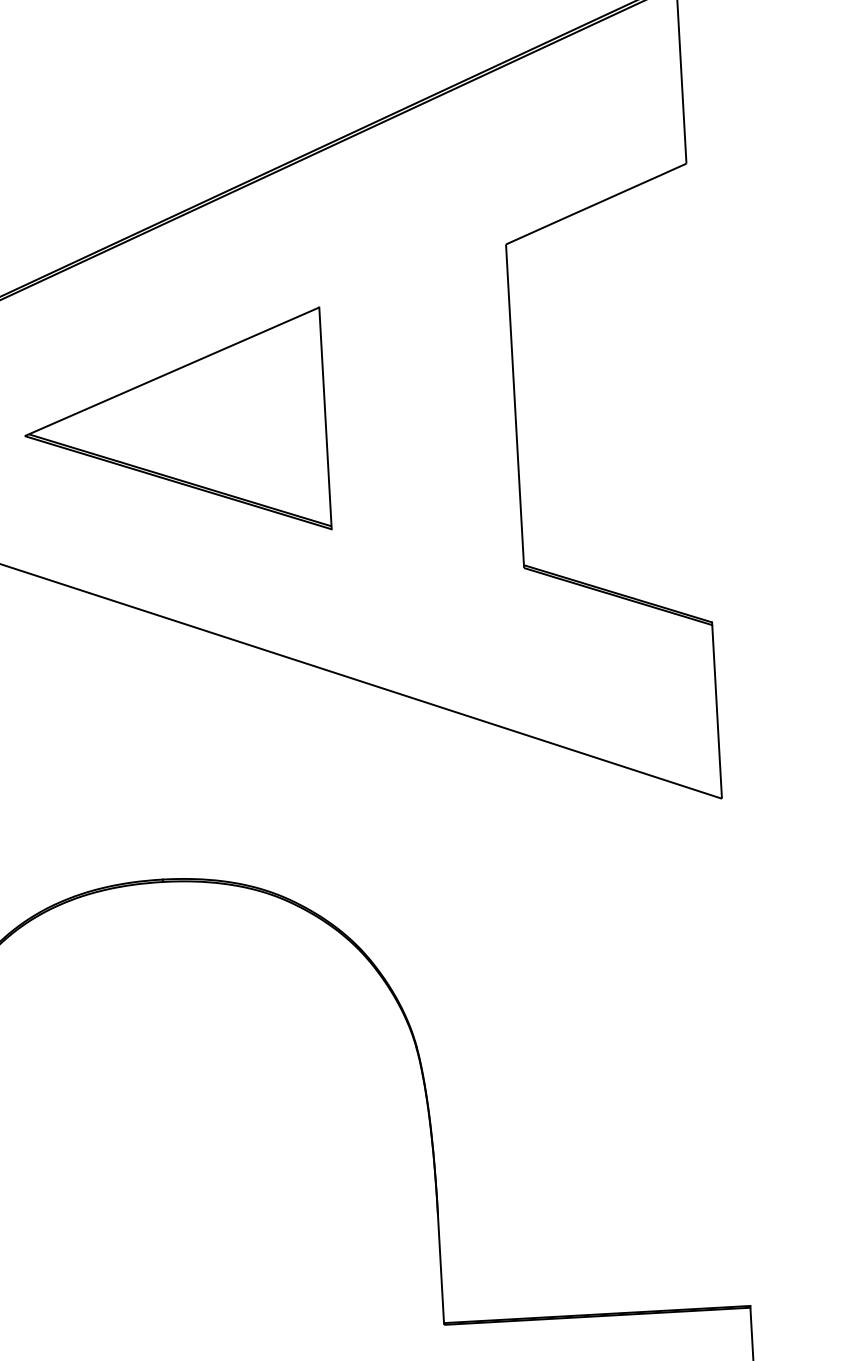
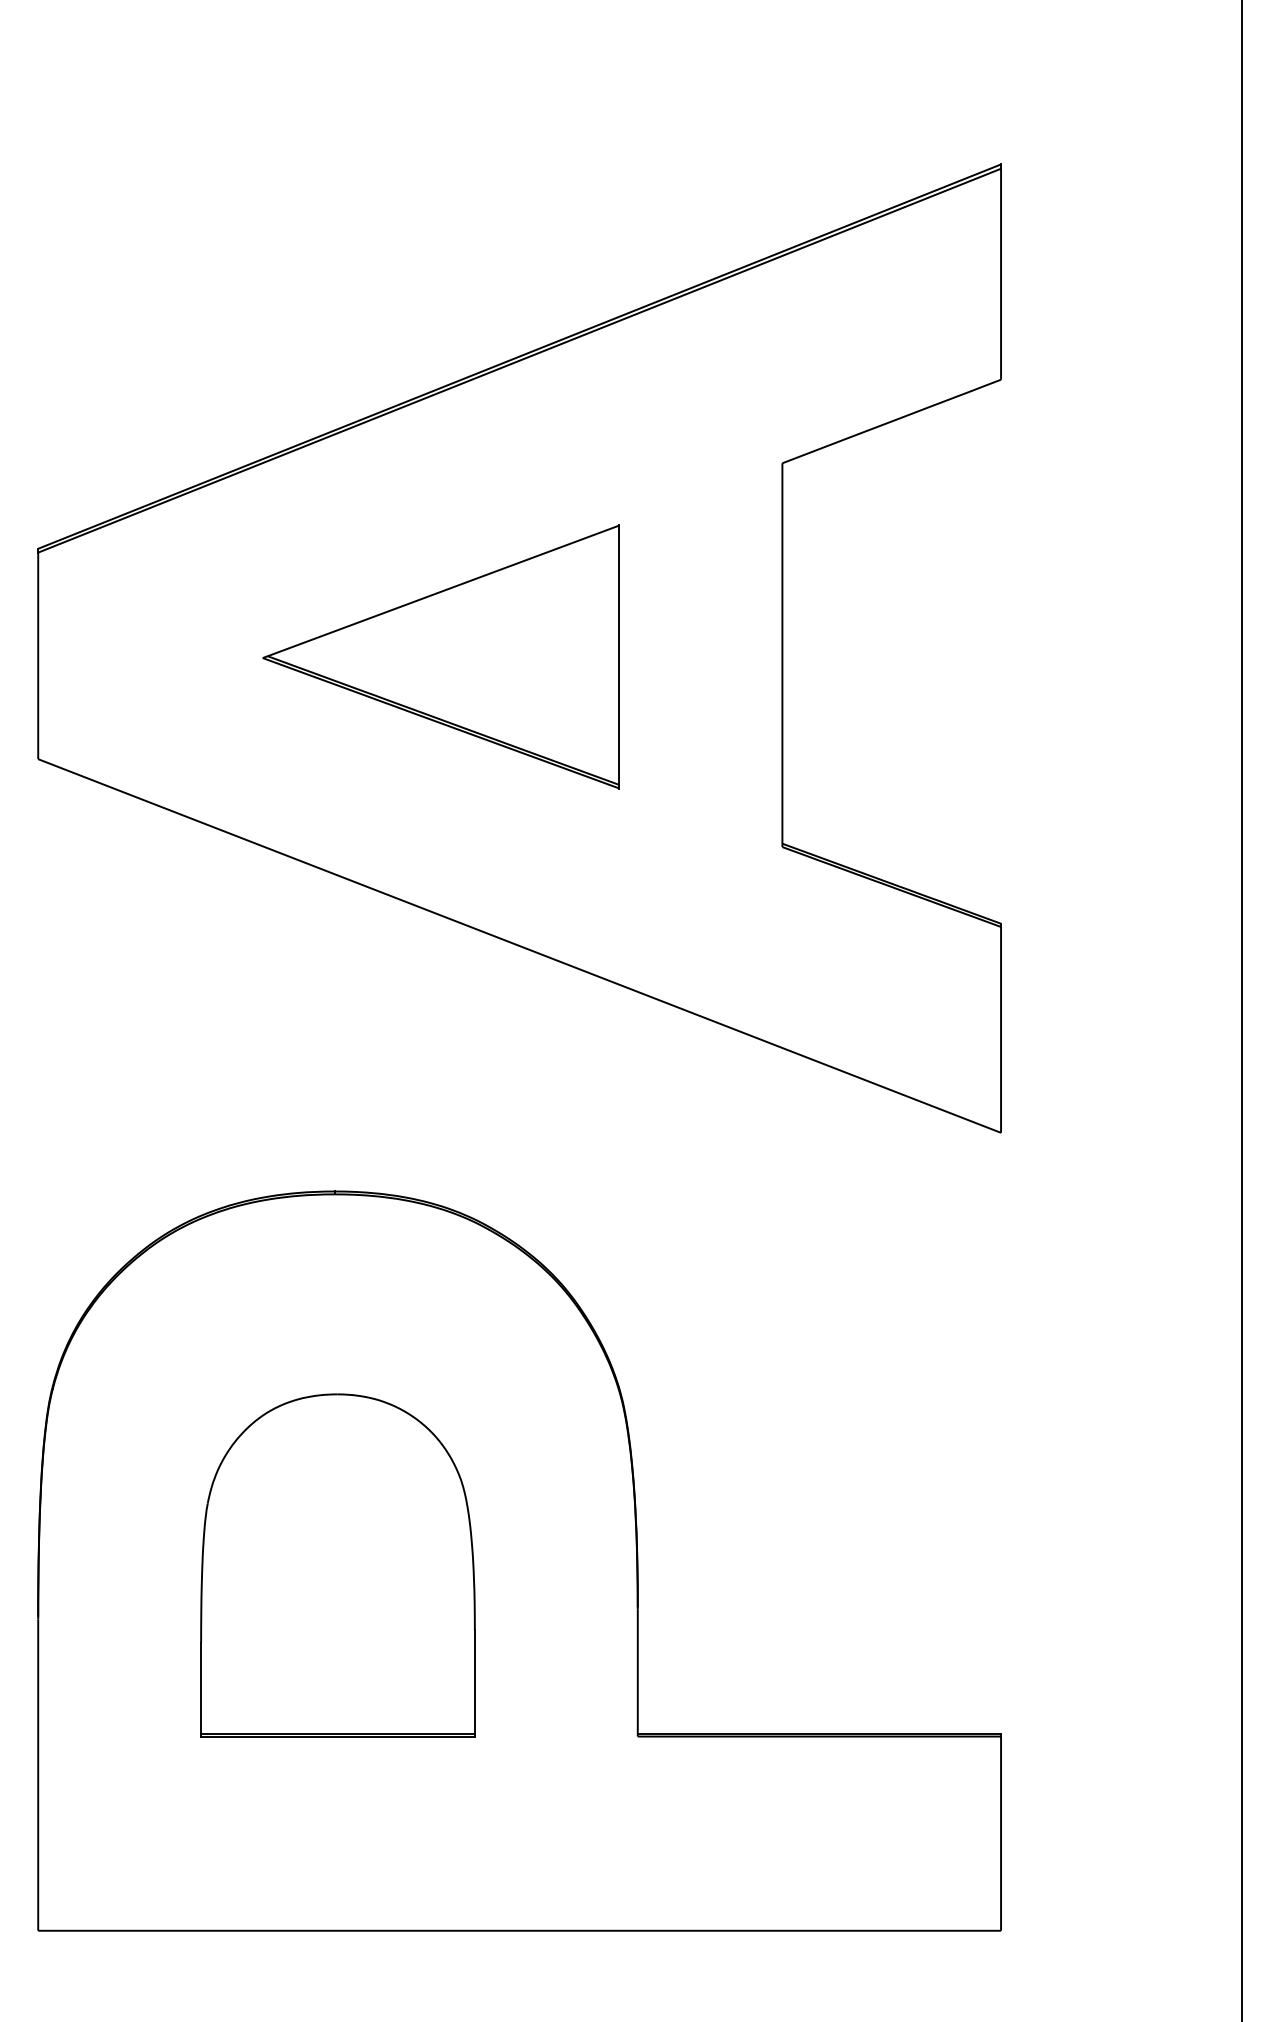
part: (174, 426) -> (440, 656), moved
part: (182, 1194) -> (337, 1565), added

